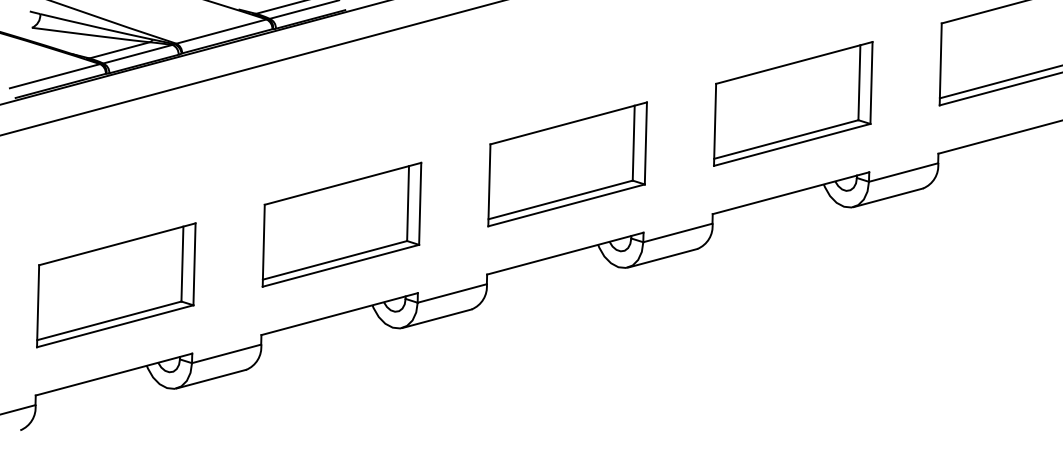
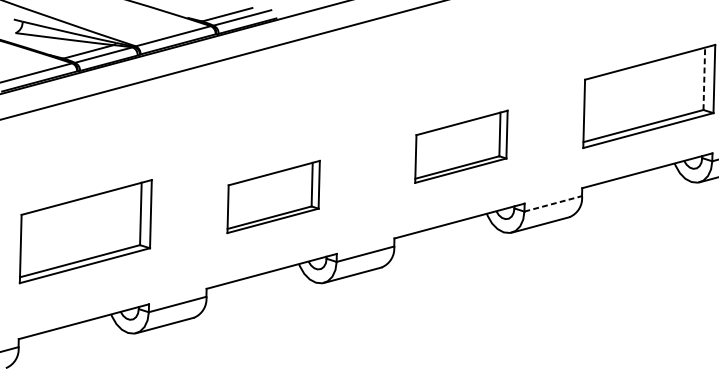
line: (859, 82) -> (704, 78), solid -> dashed
part: (567, 164) -> (461, 146), size x0.7
part: (341, 224) -> (273, 196), size x0.7
line: (677, 232) -> (552, 203), solid -> dashed
part: (116, 285) -> (85, 231), moved

